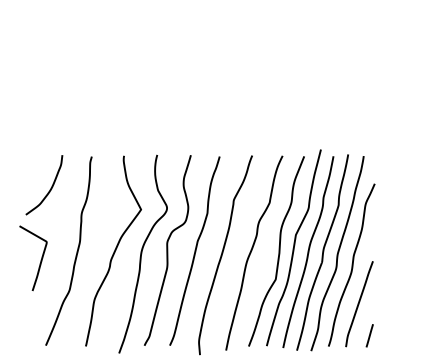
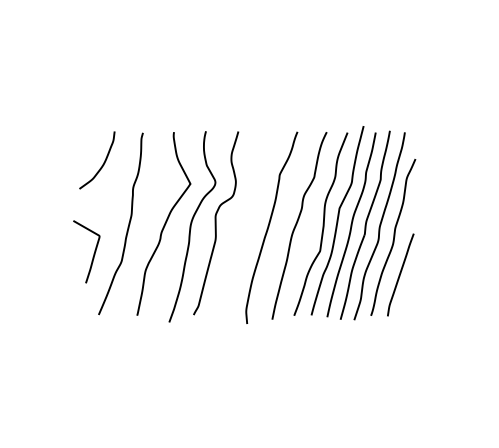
curve: (195, 250) -> (242, 223), removed
curve: (40, 260) -> (93, 253), moved
line: (369, 335) -> (410, 305), removed

